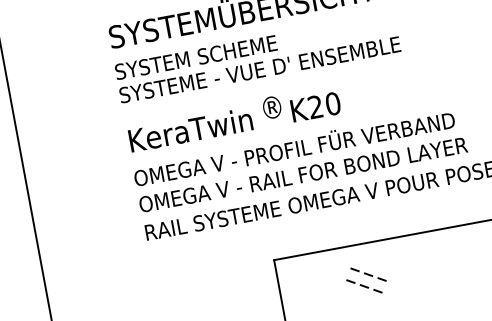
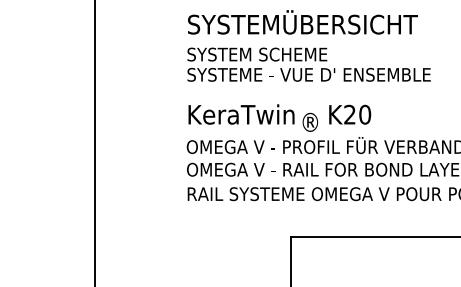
text: (272, 106) -> (310, 121), moved
line: (367, 274) -> (367, 263), removed
line: (363, 286) -> (362, 272), removed

